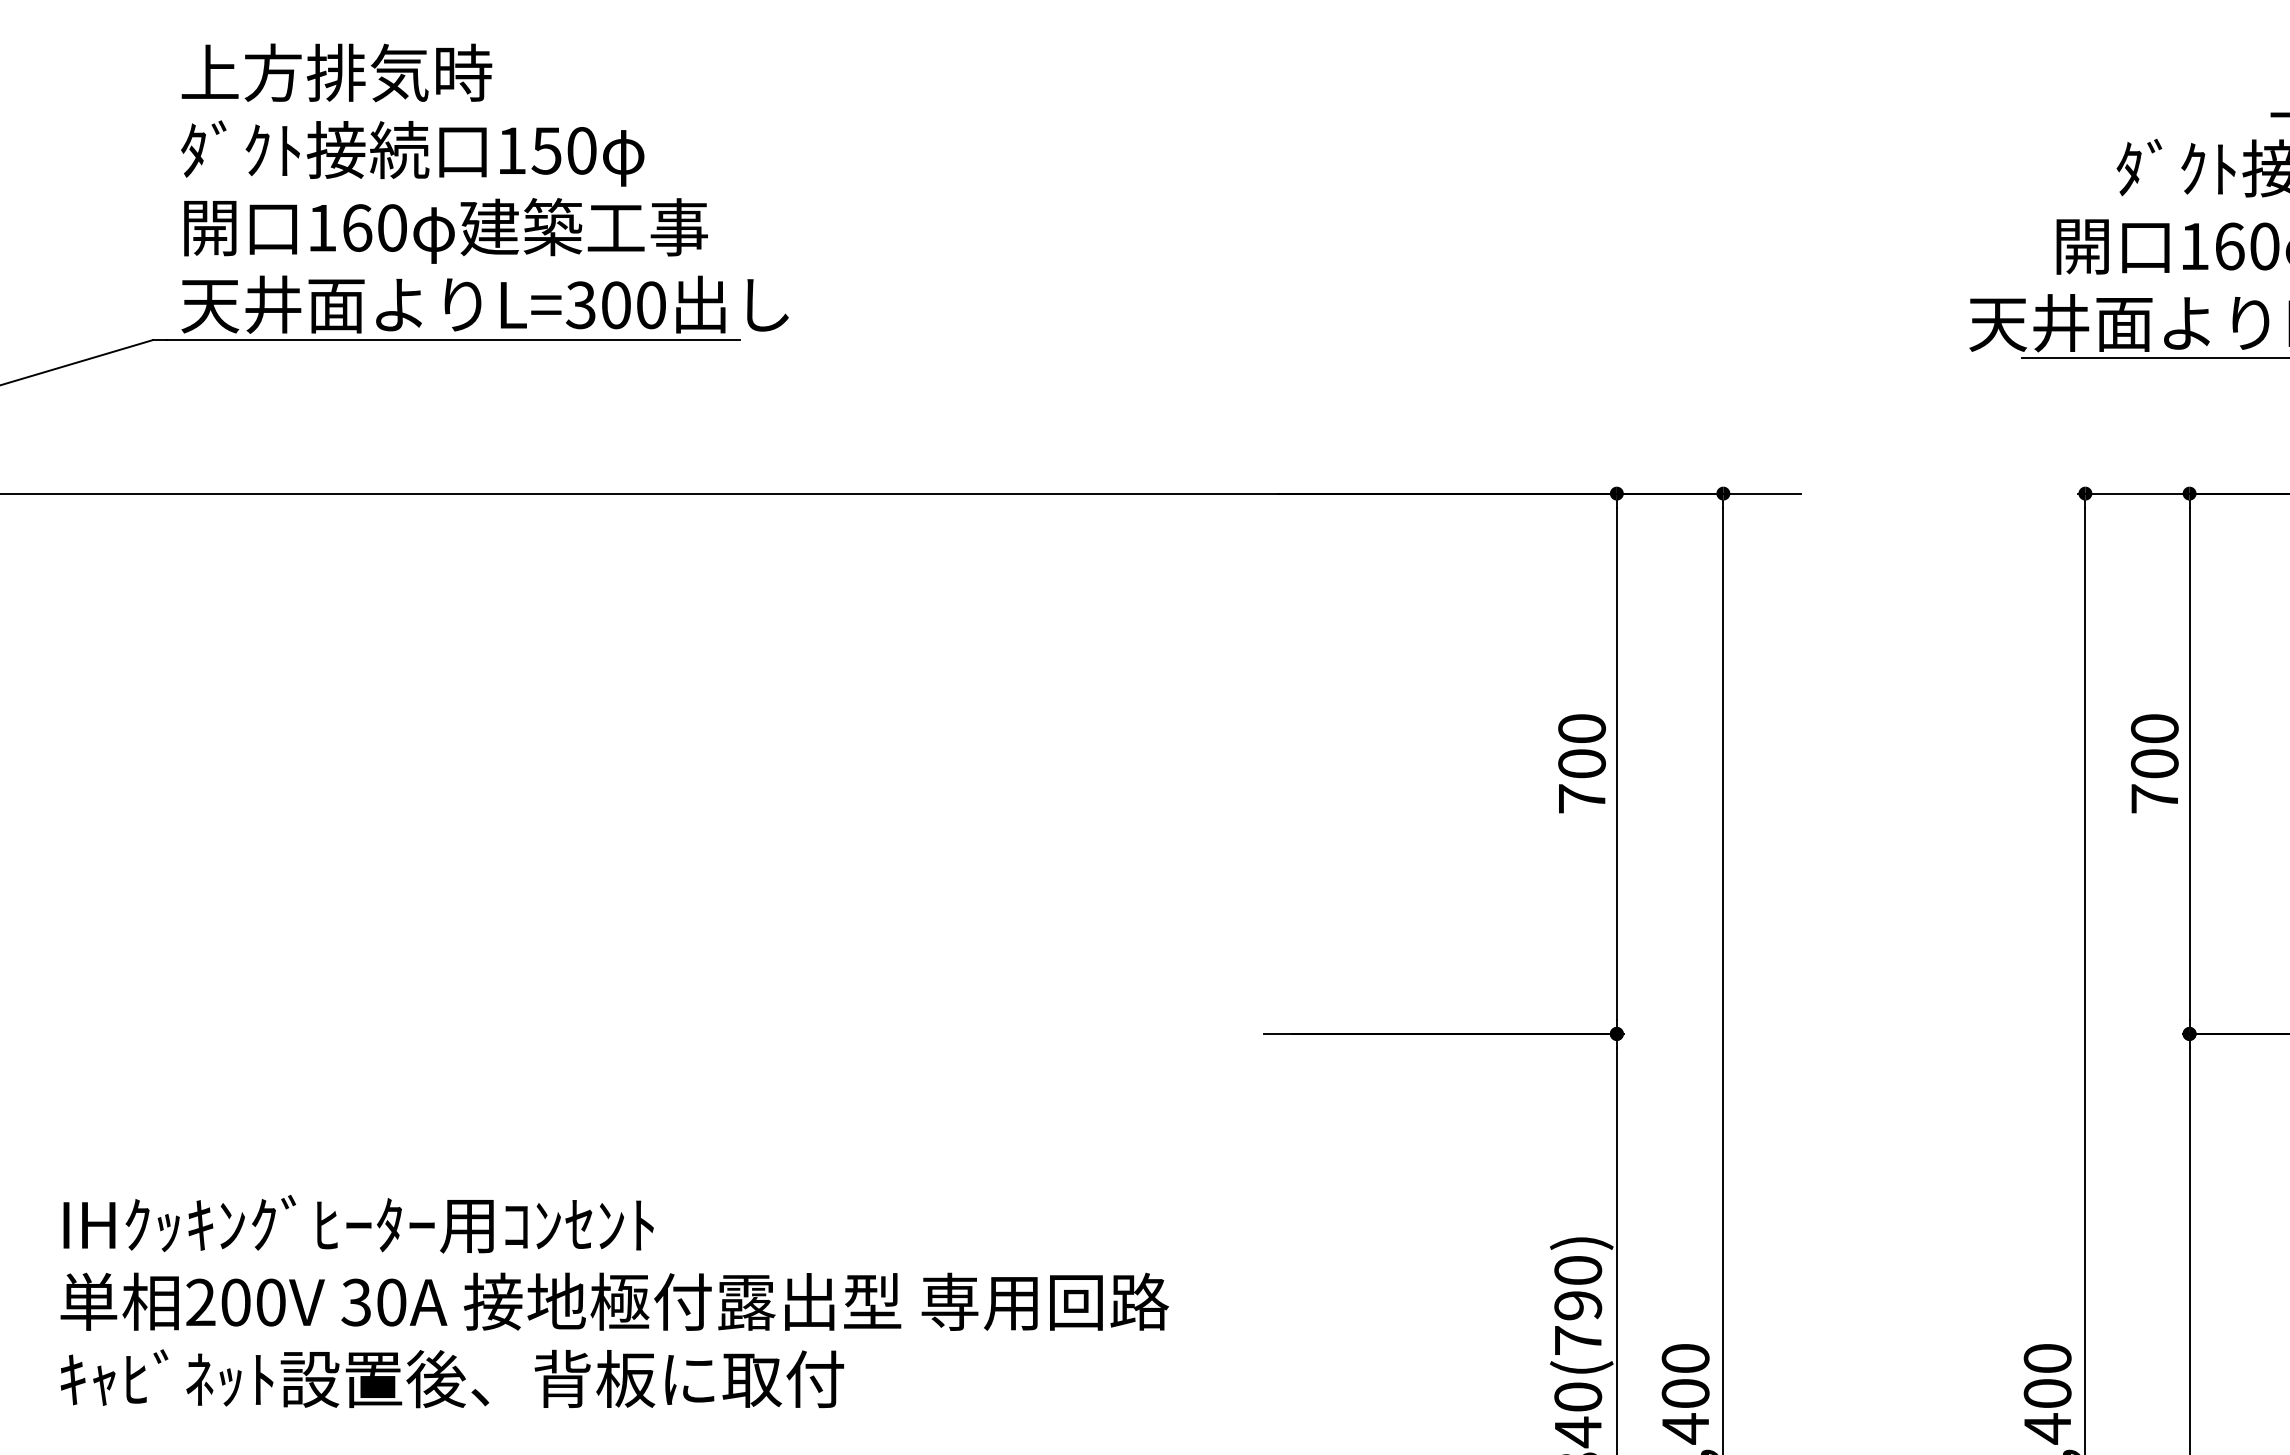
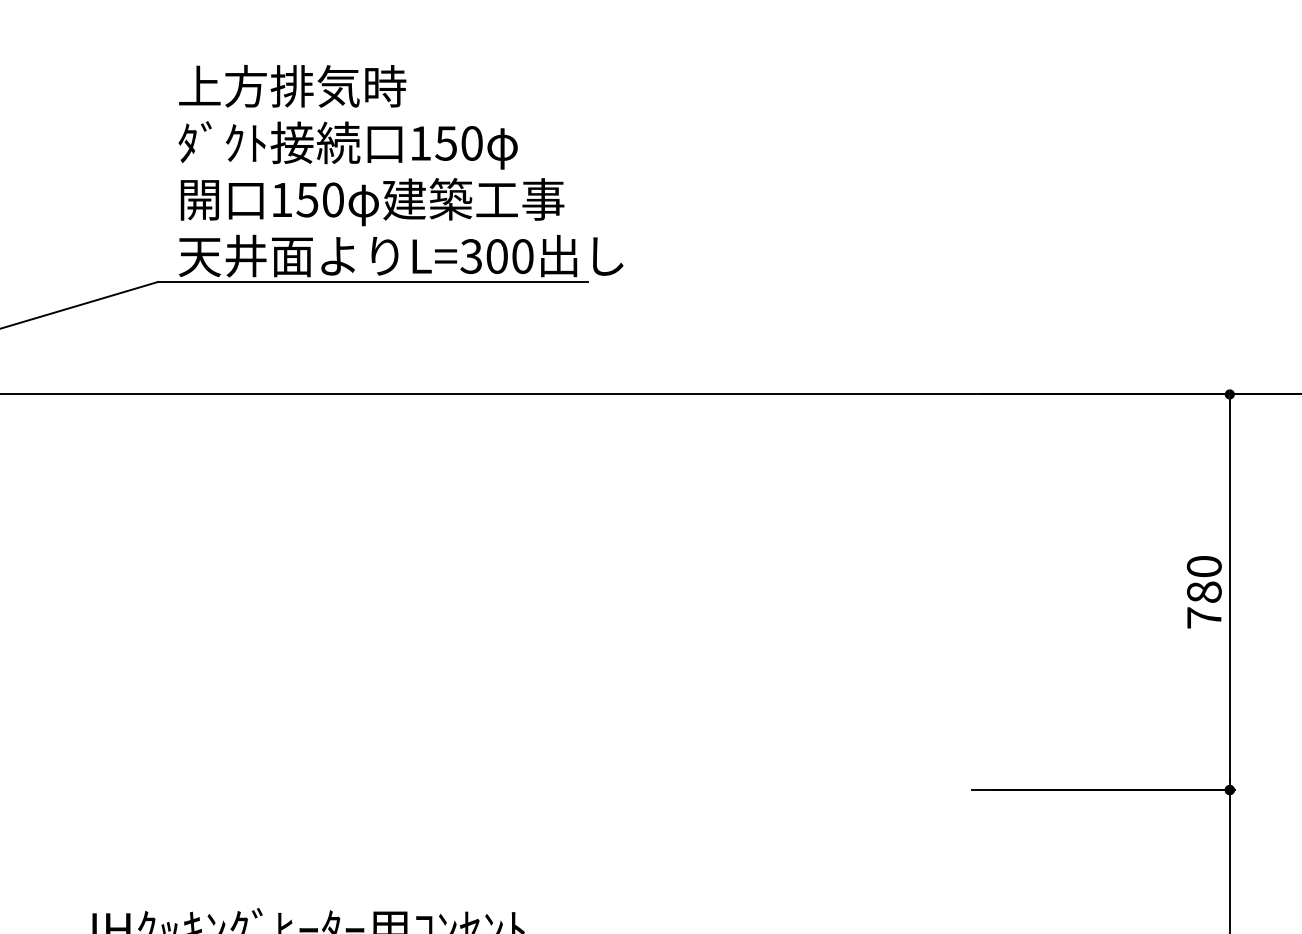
text: (357, 227) -> (307, 199), 160 -> 150
text: (1581, 763) -> (1203, 592), 700 -> 780

